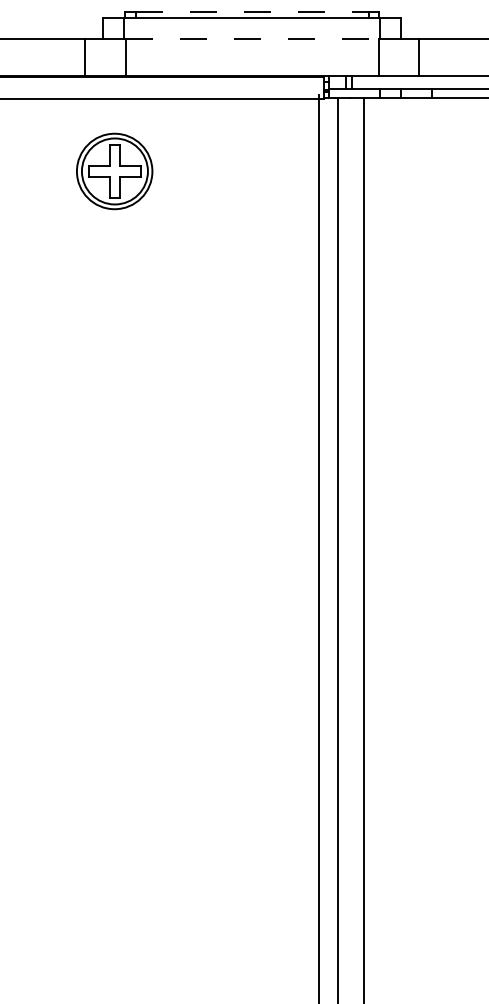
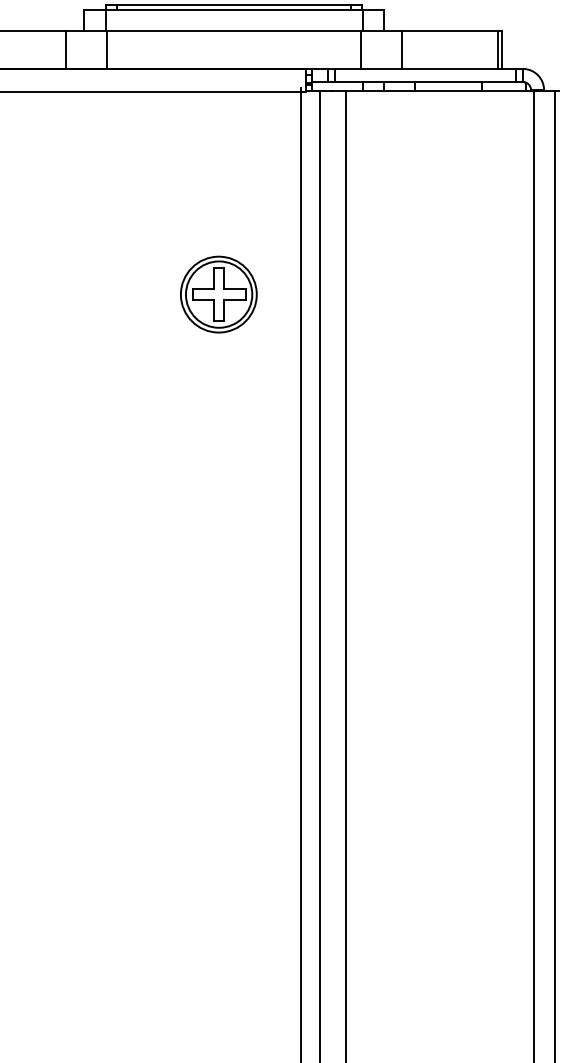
line: (252, 12) -> (234, 4), dashed -> solid
line: (252, 39) -> (234, 31), dashed -> solid
part: (114, 171) -> (218, 294), moved

